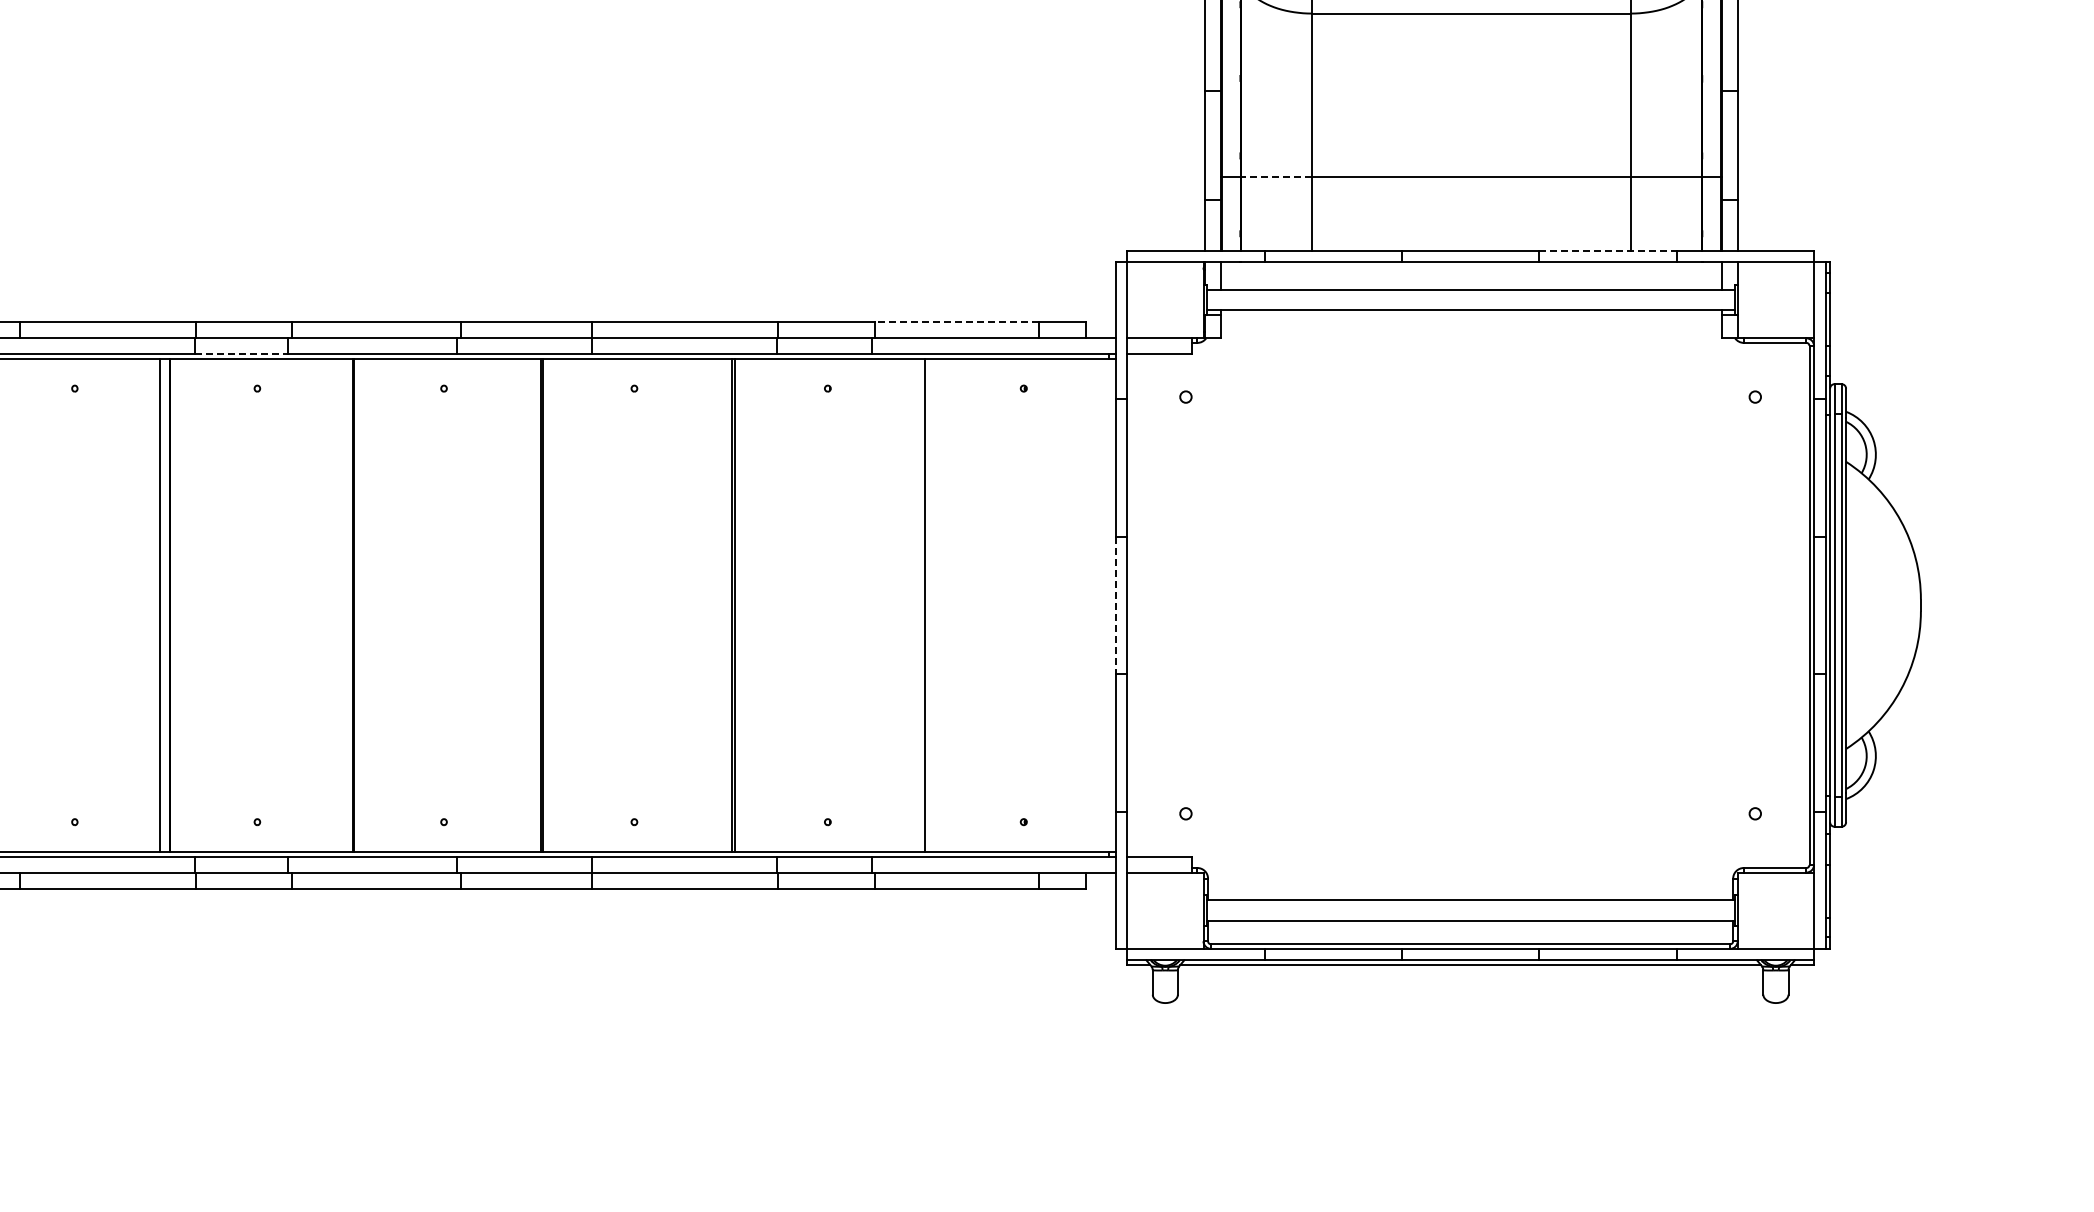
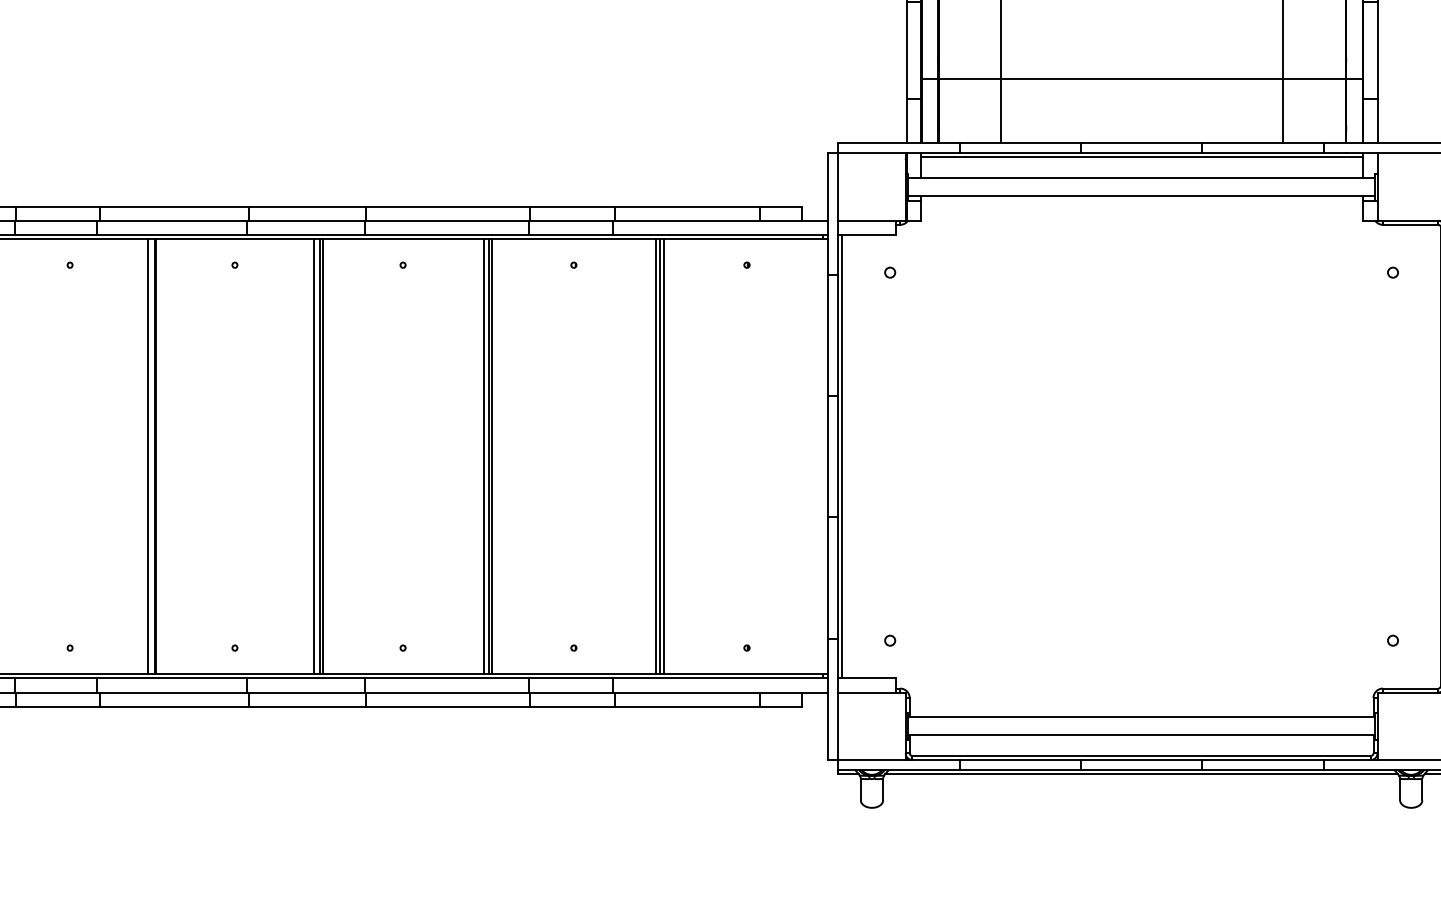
line: (1276, 177) -> (970, 78), dashed -> solid
line: (1608, 250) -> (1263, 143), dashed -> solid
line: (1471, 266) -> (1142, 157), added
line: (956, 322) -> (687, 206), dashed -> solid
line: (241, 354) -> (56, 235), dashed -> solid
line: (345, 604) -> (147, 455), added
line: (533, 604) -> (313, 455), added
line: (725, 604) -> (483, 455), added
line: (920, 604) -> (655, 455), added
line: (930, 604) -> (664, 455), added
line: (1115, 605) -> (827, 456), dashed -> solid
line: (1131, 605) -> (842, 456), added

